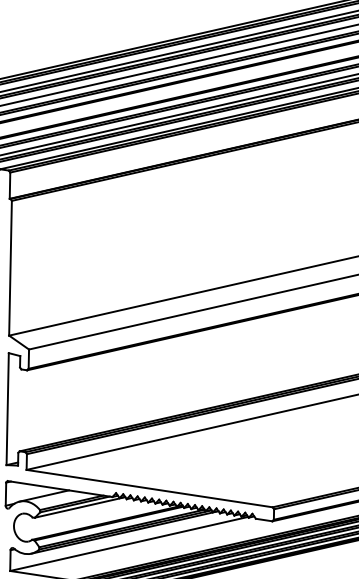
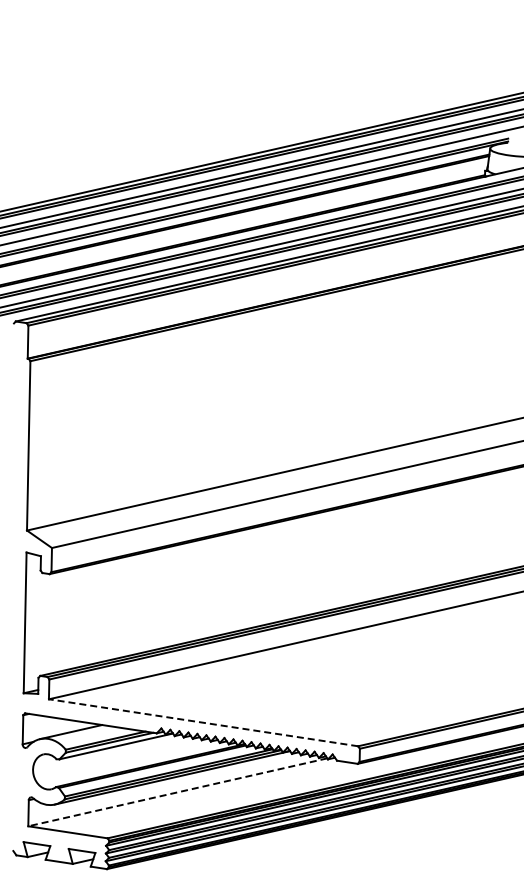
line: (149, 488) -> (203, 722), solid -> dashed
line: (128, 544) -> (177, 792), solid -> dashed

